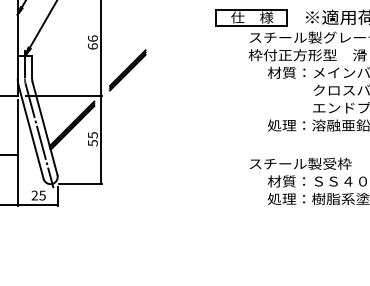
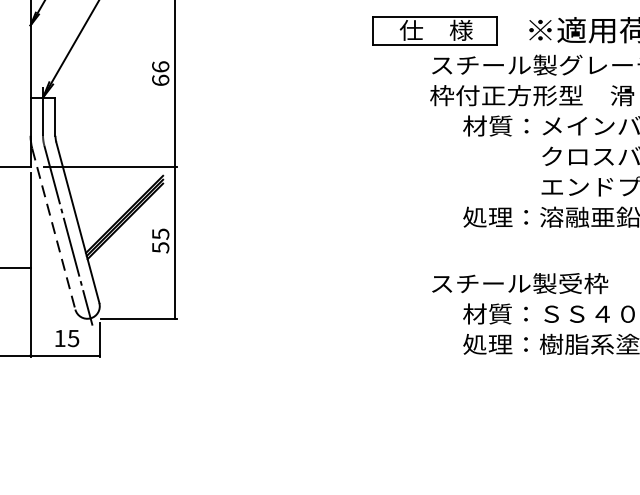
part: (127, 70) -> (220, 122), removed
line: (31, 132) -> (54, 229), solid -> dashed
text: (34, 195) -> (59, 338), 25 -> 15

